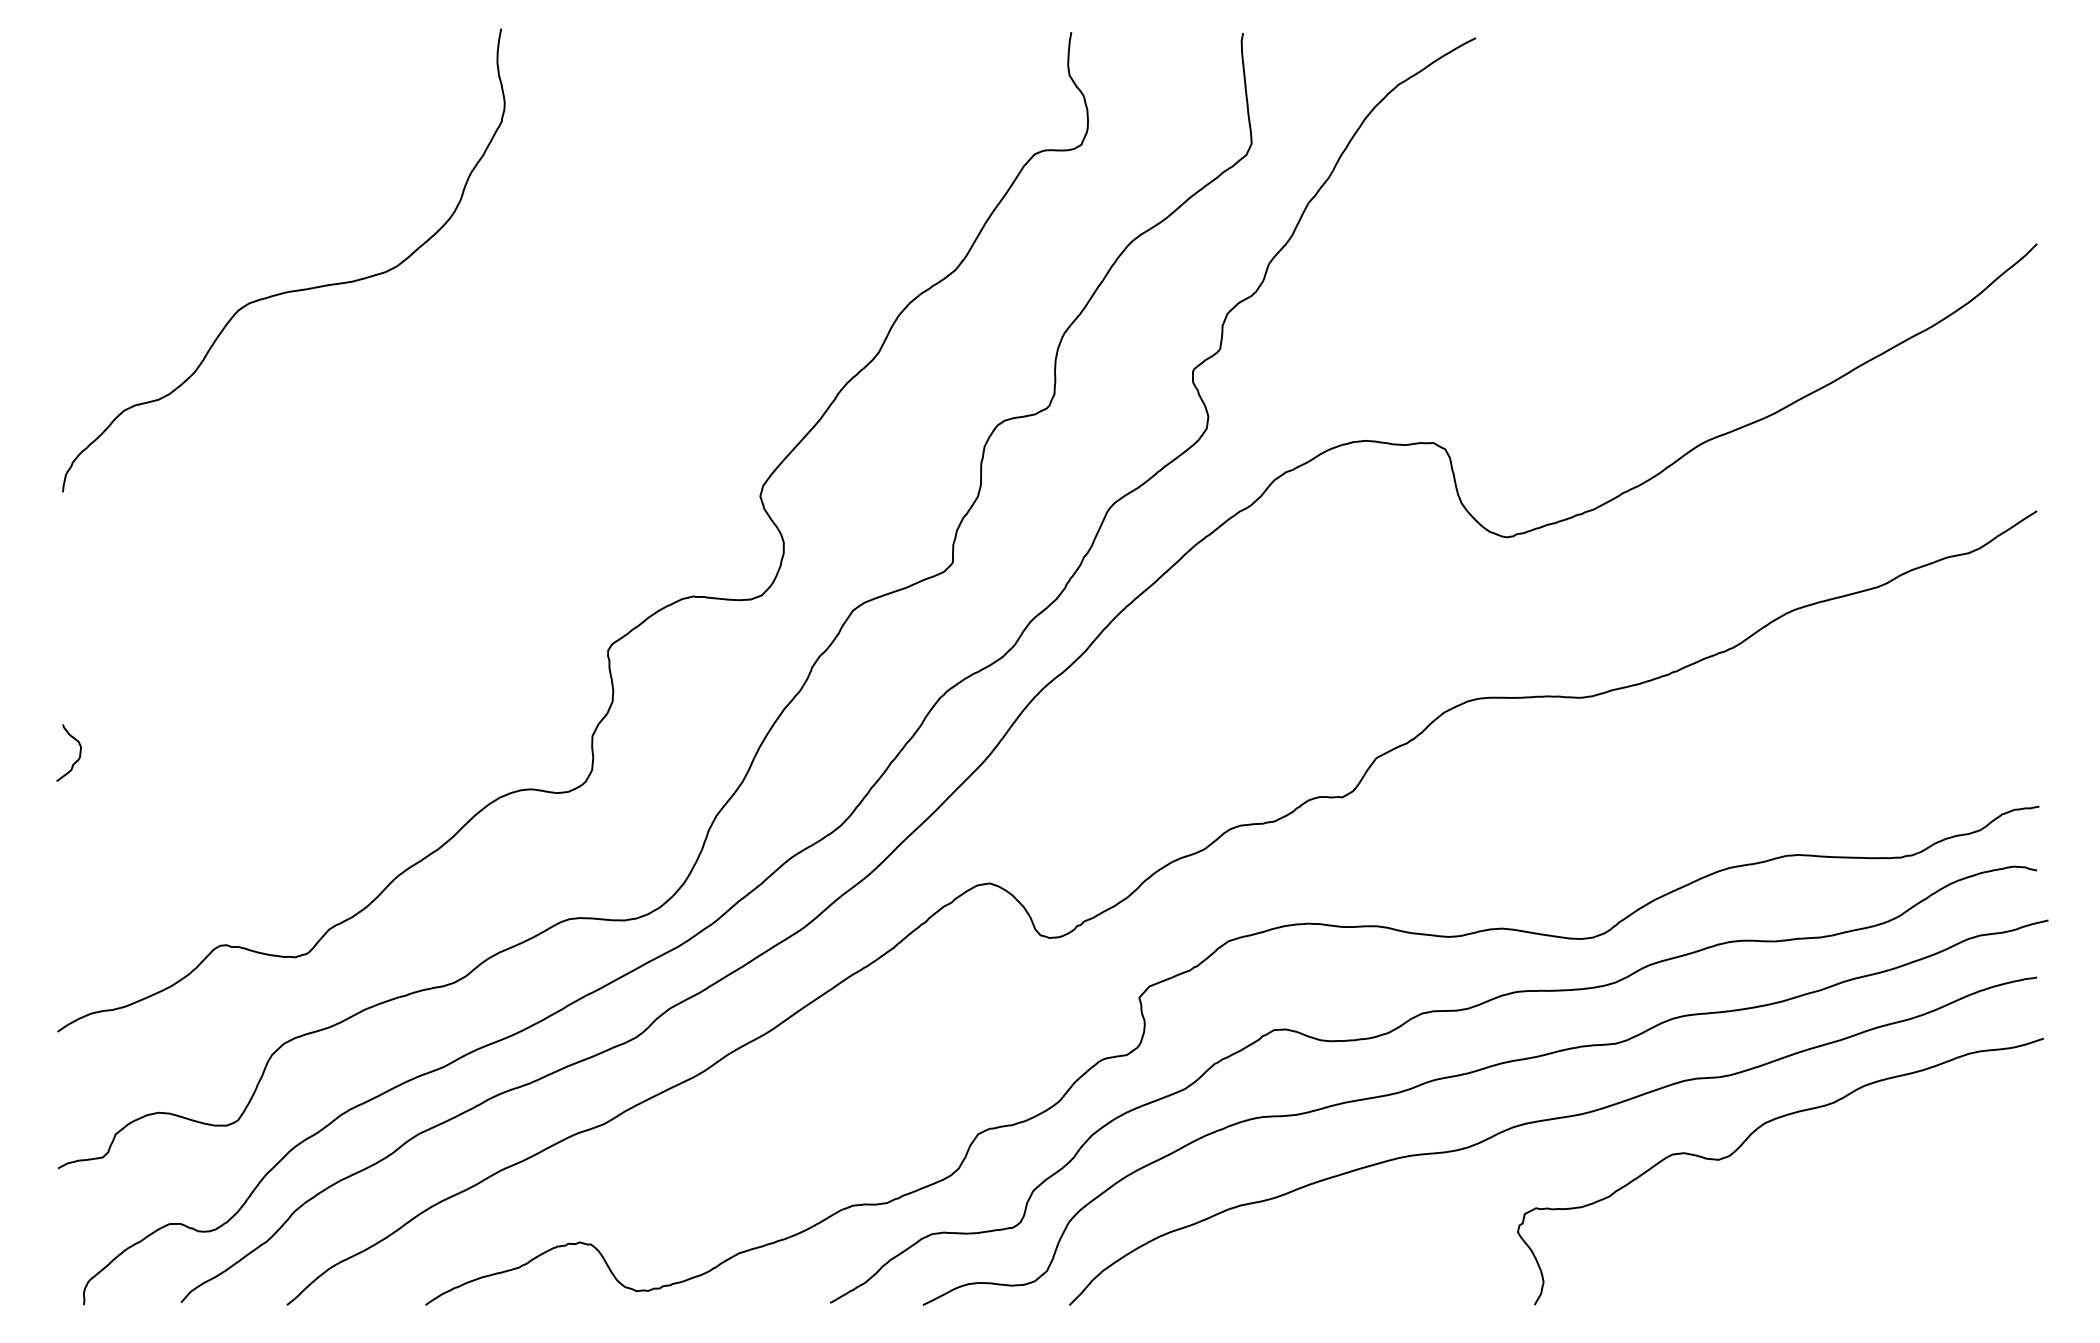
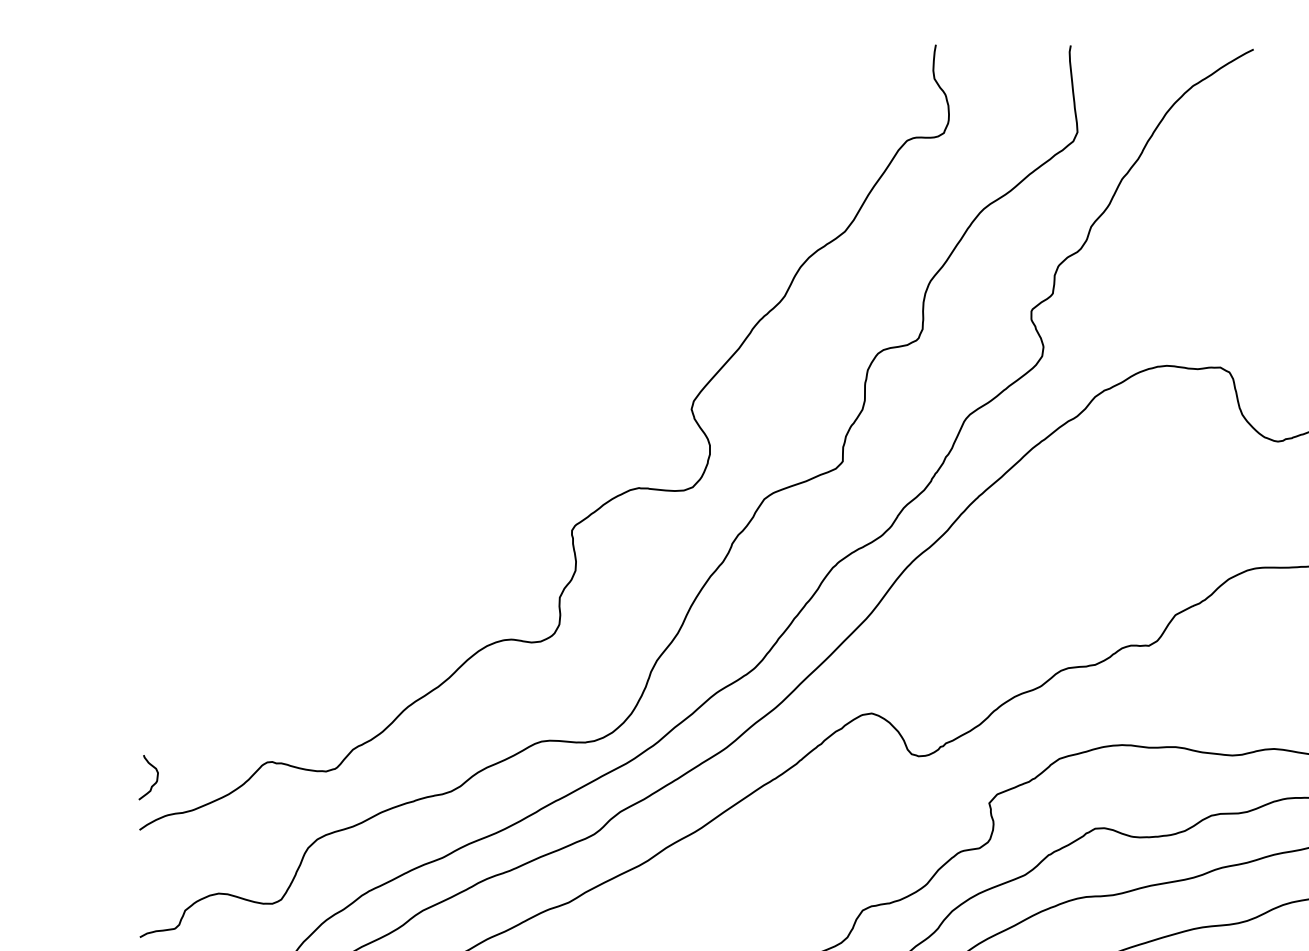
curve: (289, 290) -> (321, 247), removed
curve: (79, 752) -> (156, 777), moved

